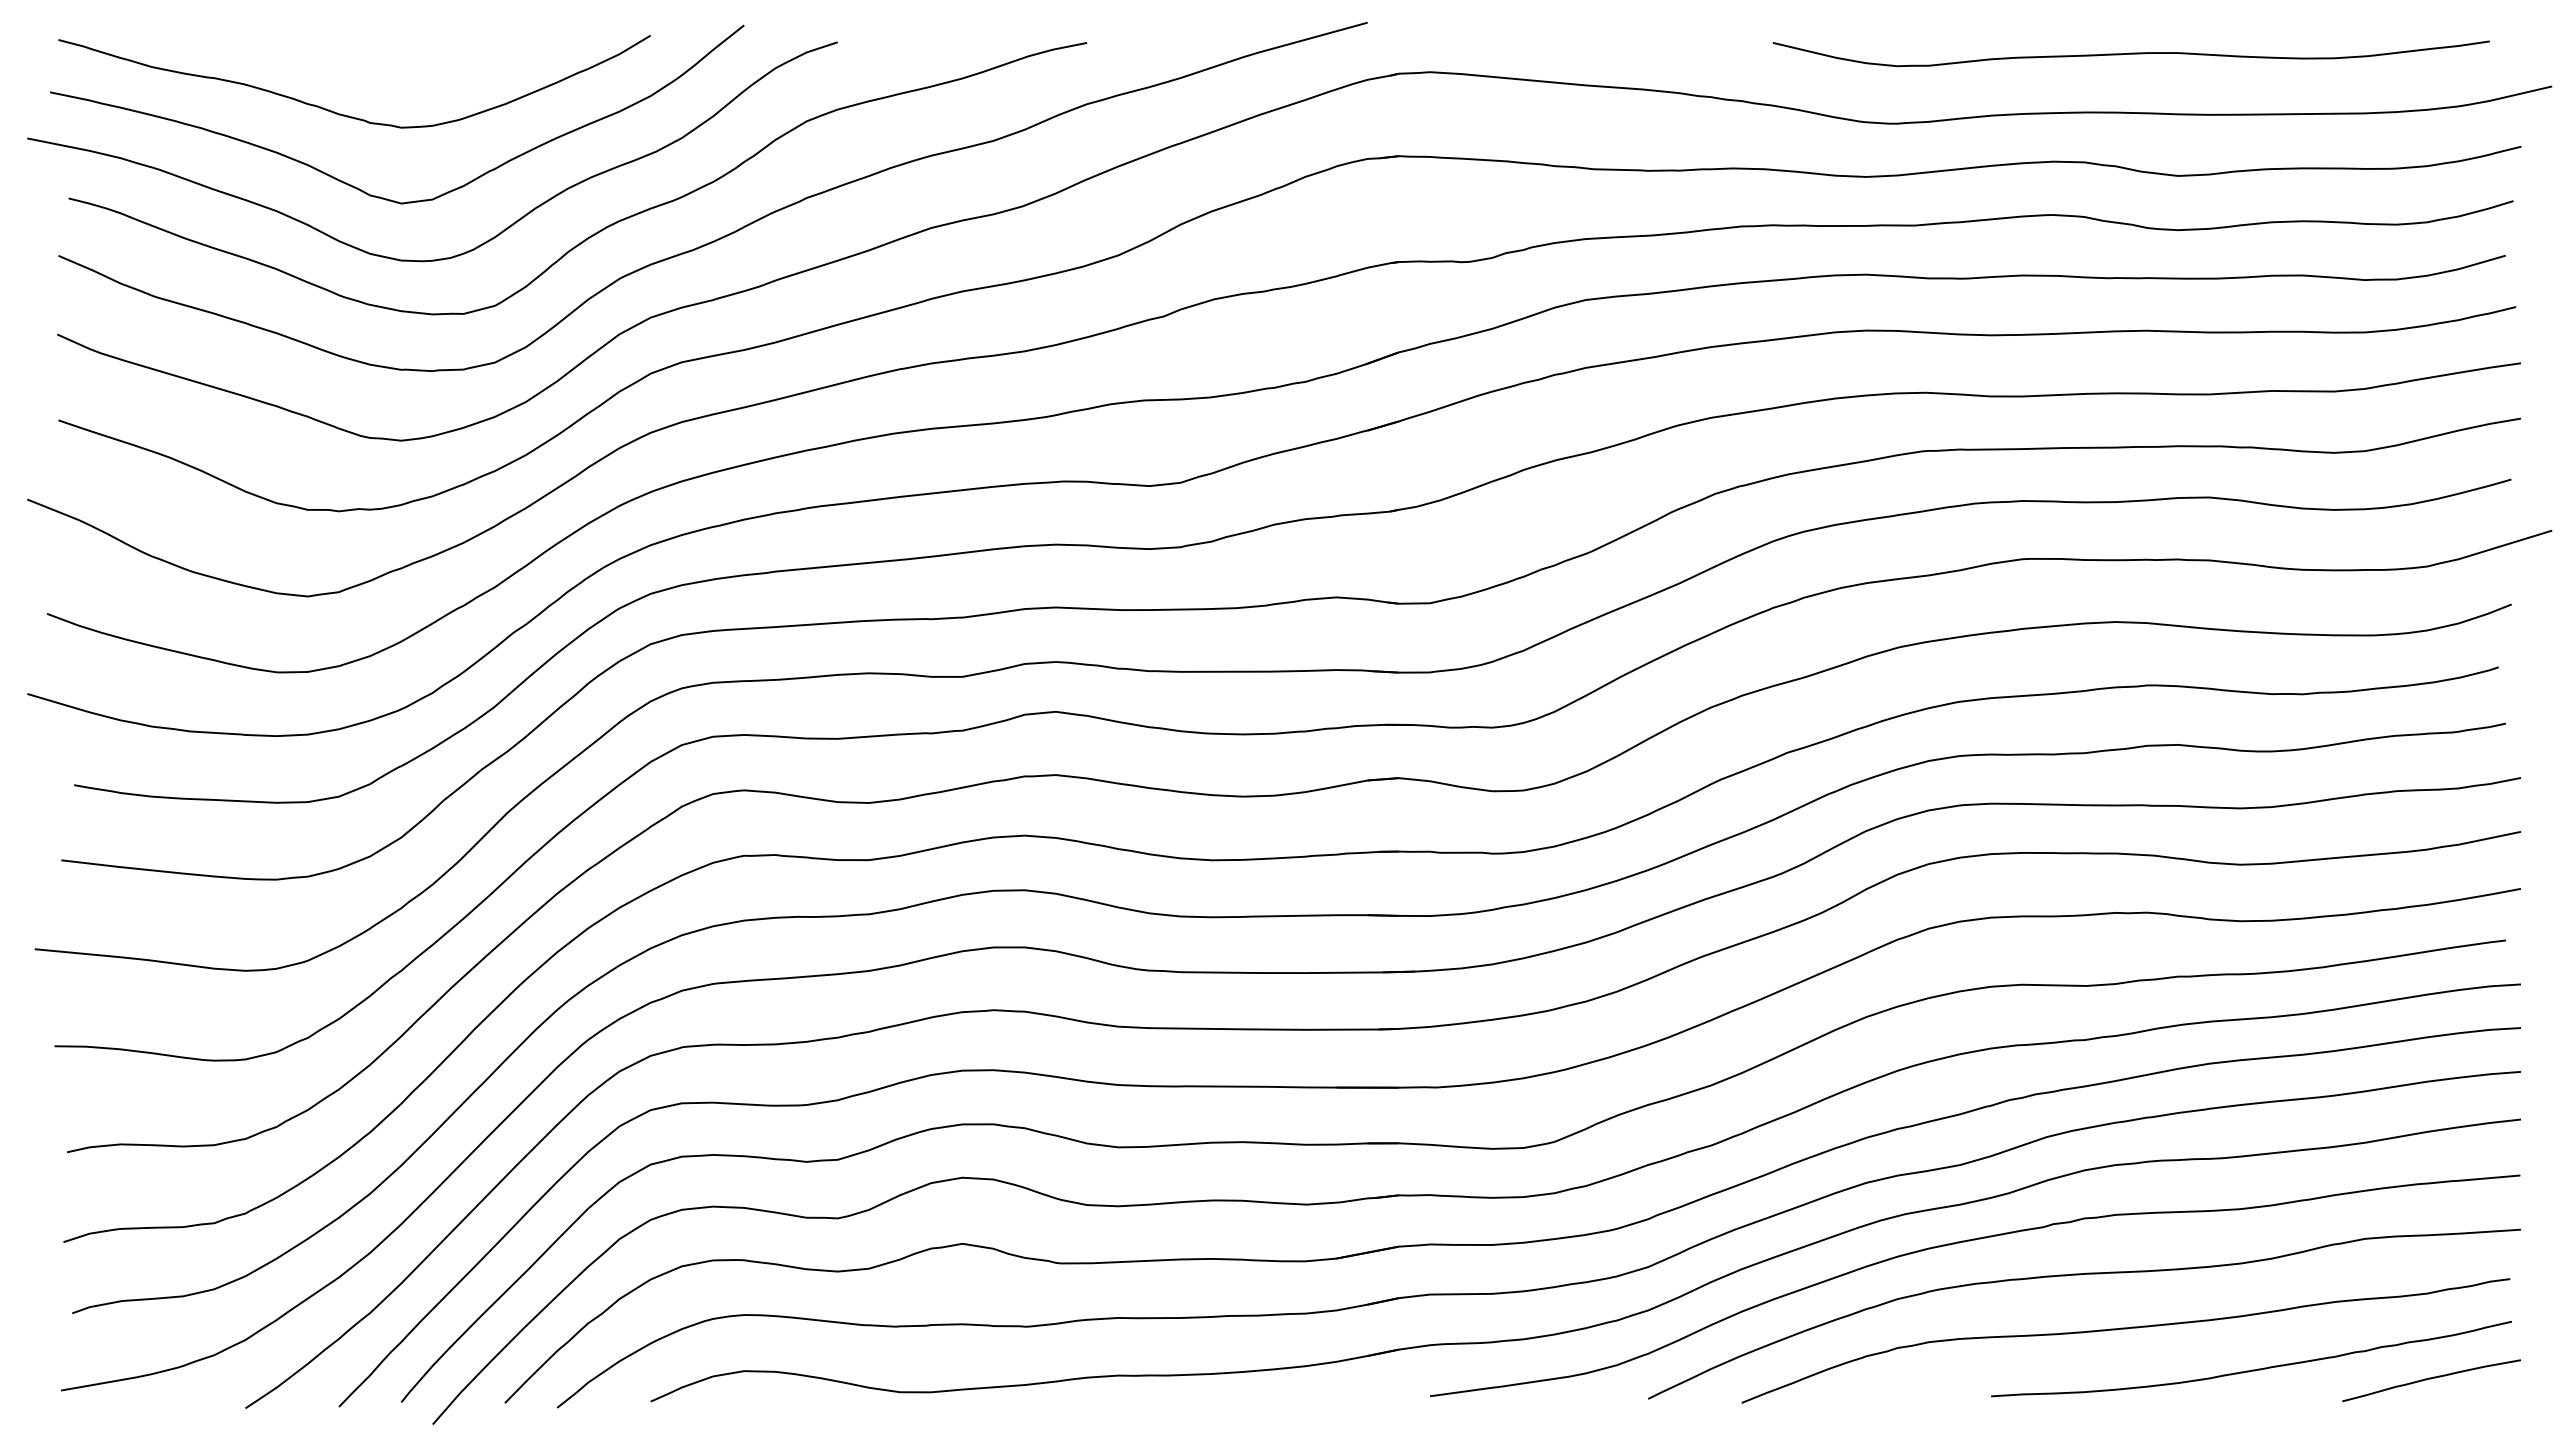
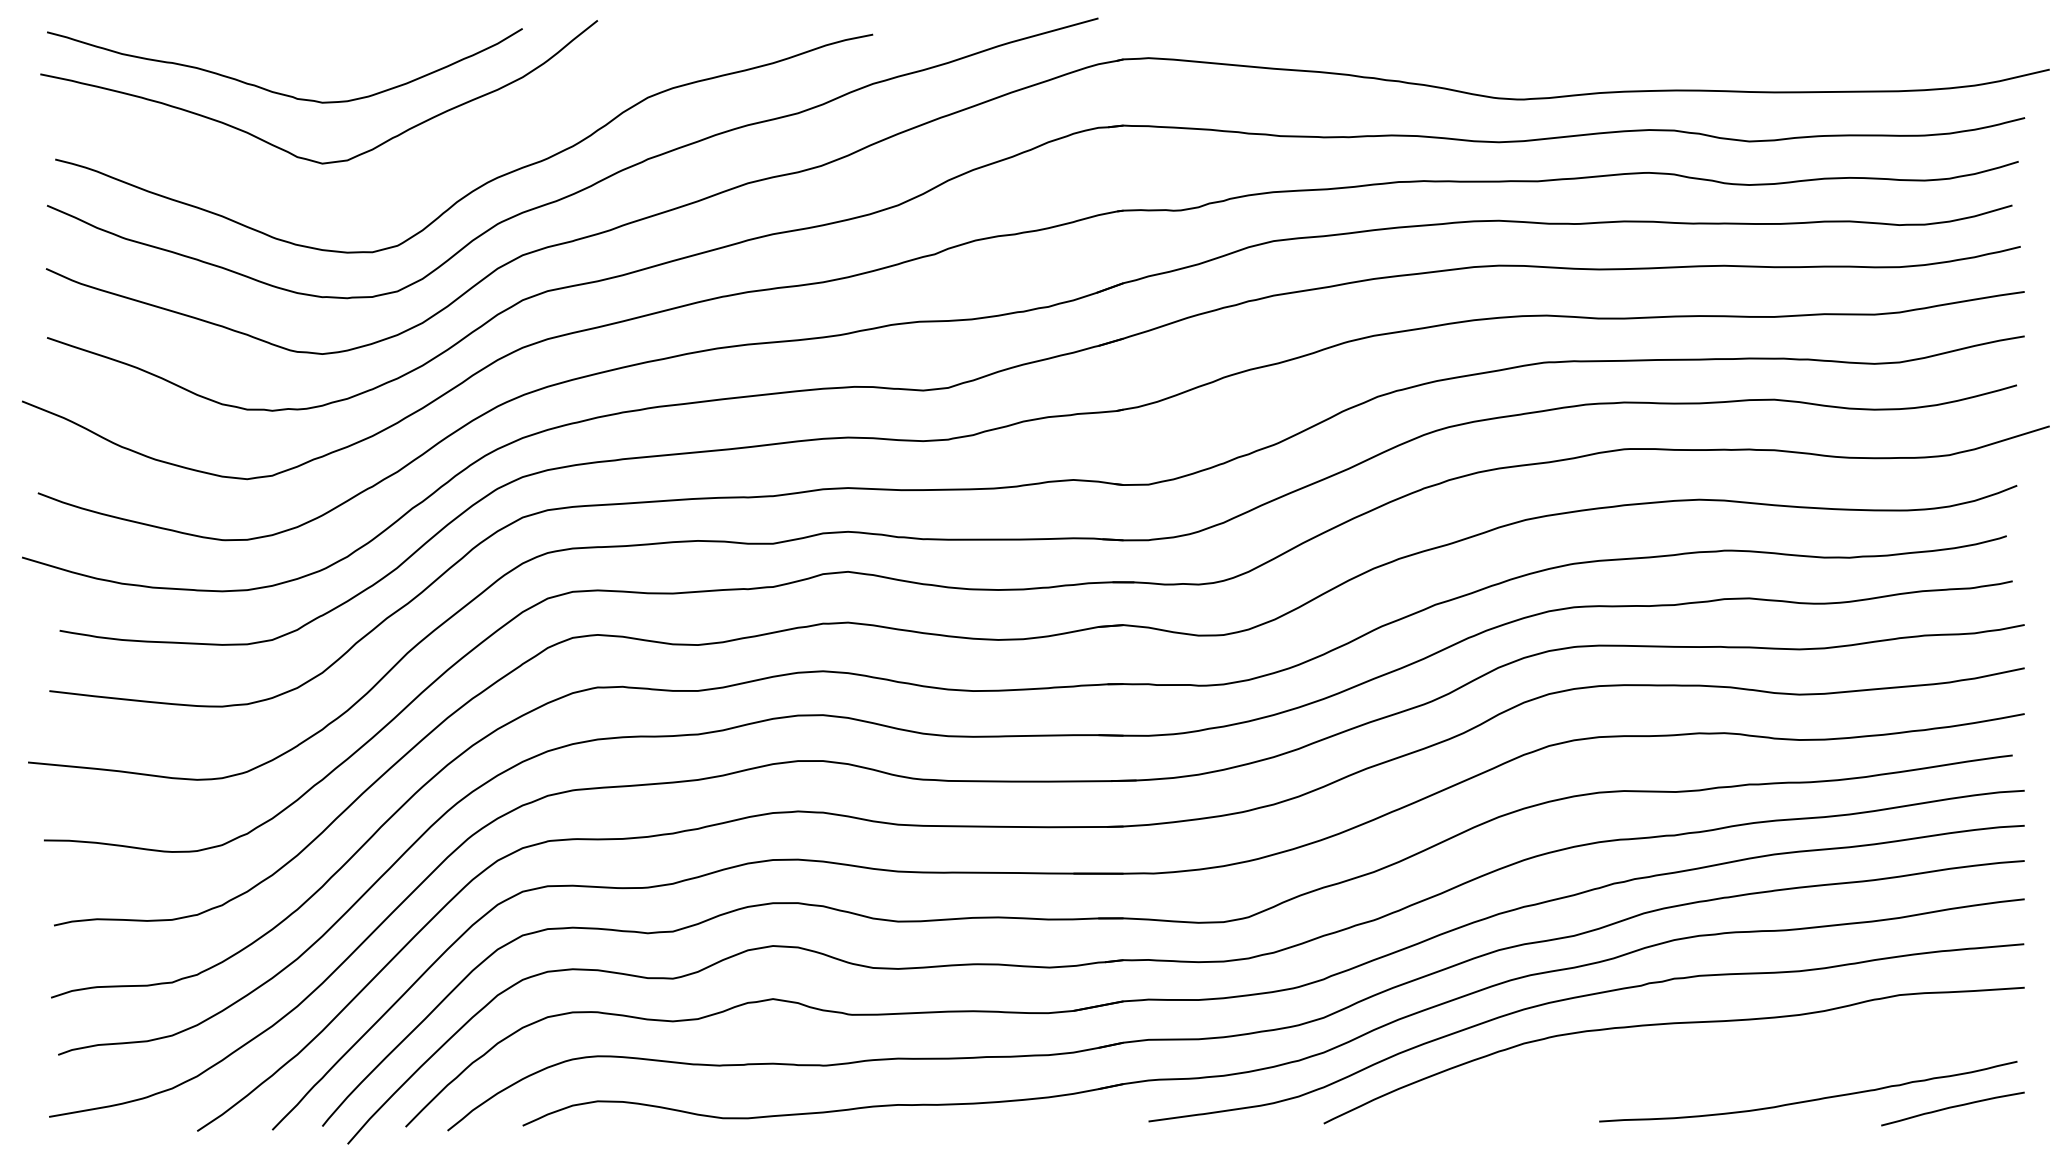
curve: (2130, 53) -> (1711, 43), removed
curve: (483, 242) -> (388, 194), removed
curve: (2125, 1329) -> (1707, 1067), removed

